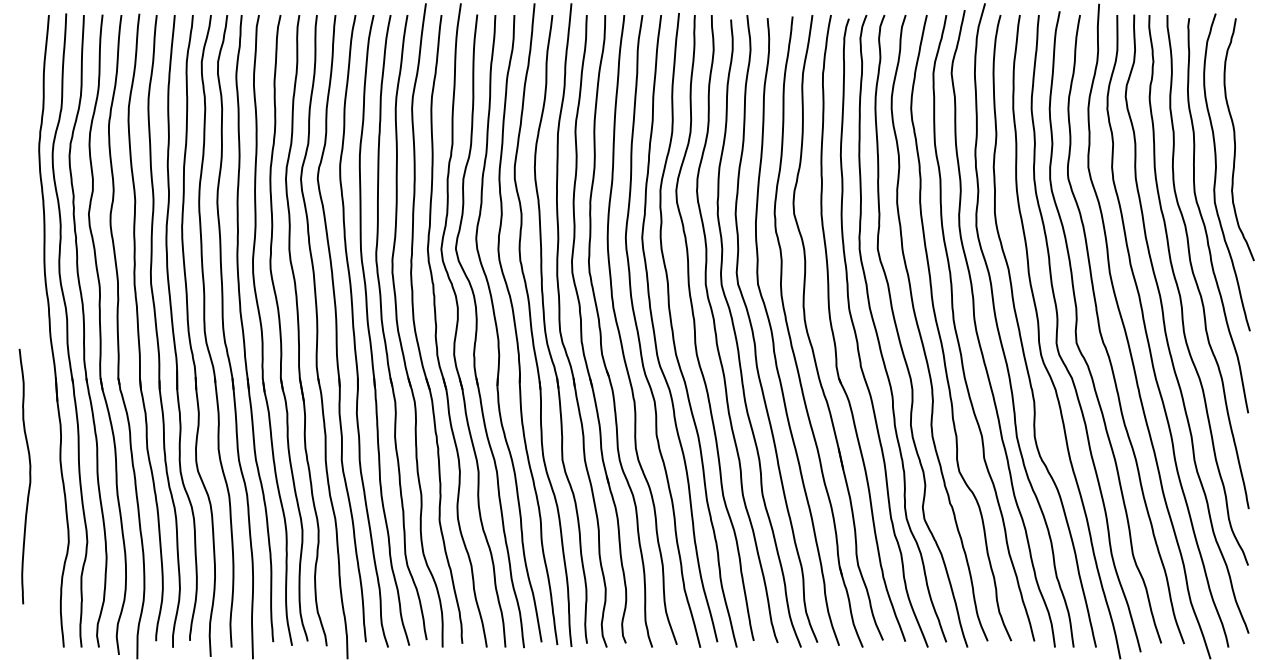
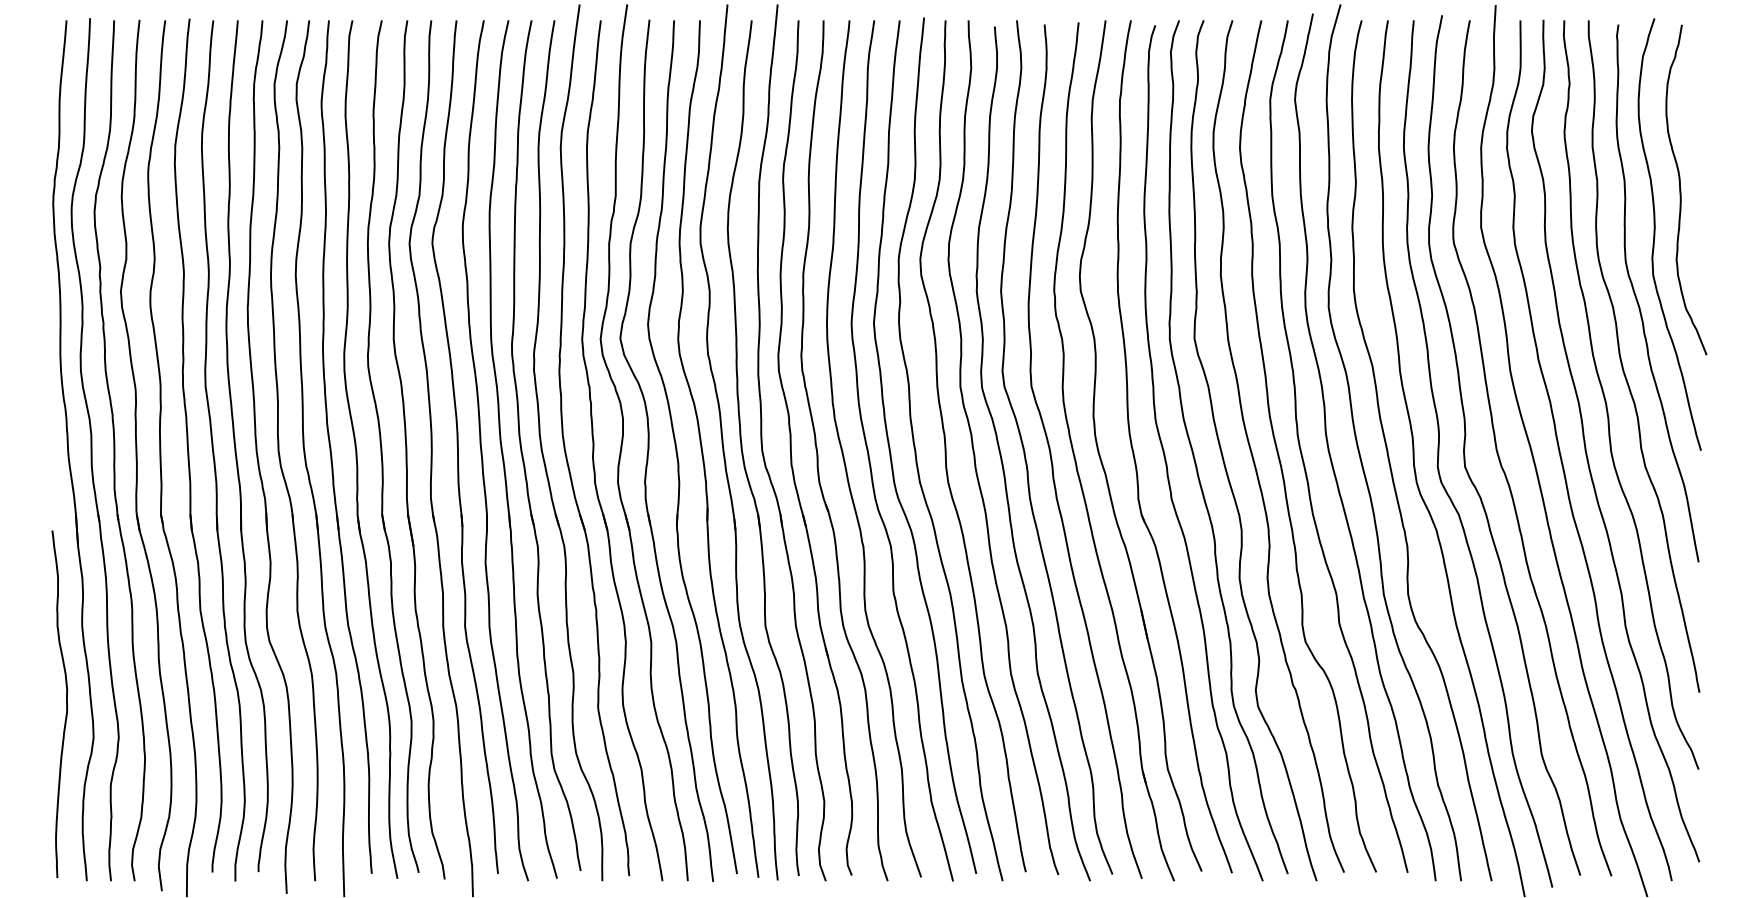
curve: (29, 476) -> (65, 704), moved

